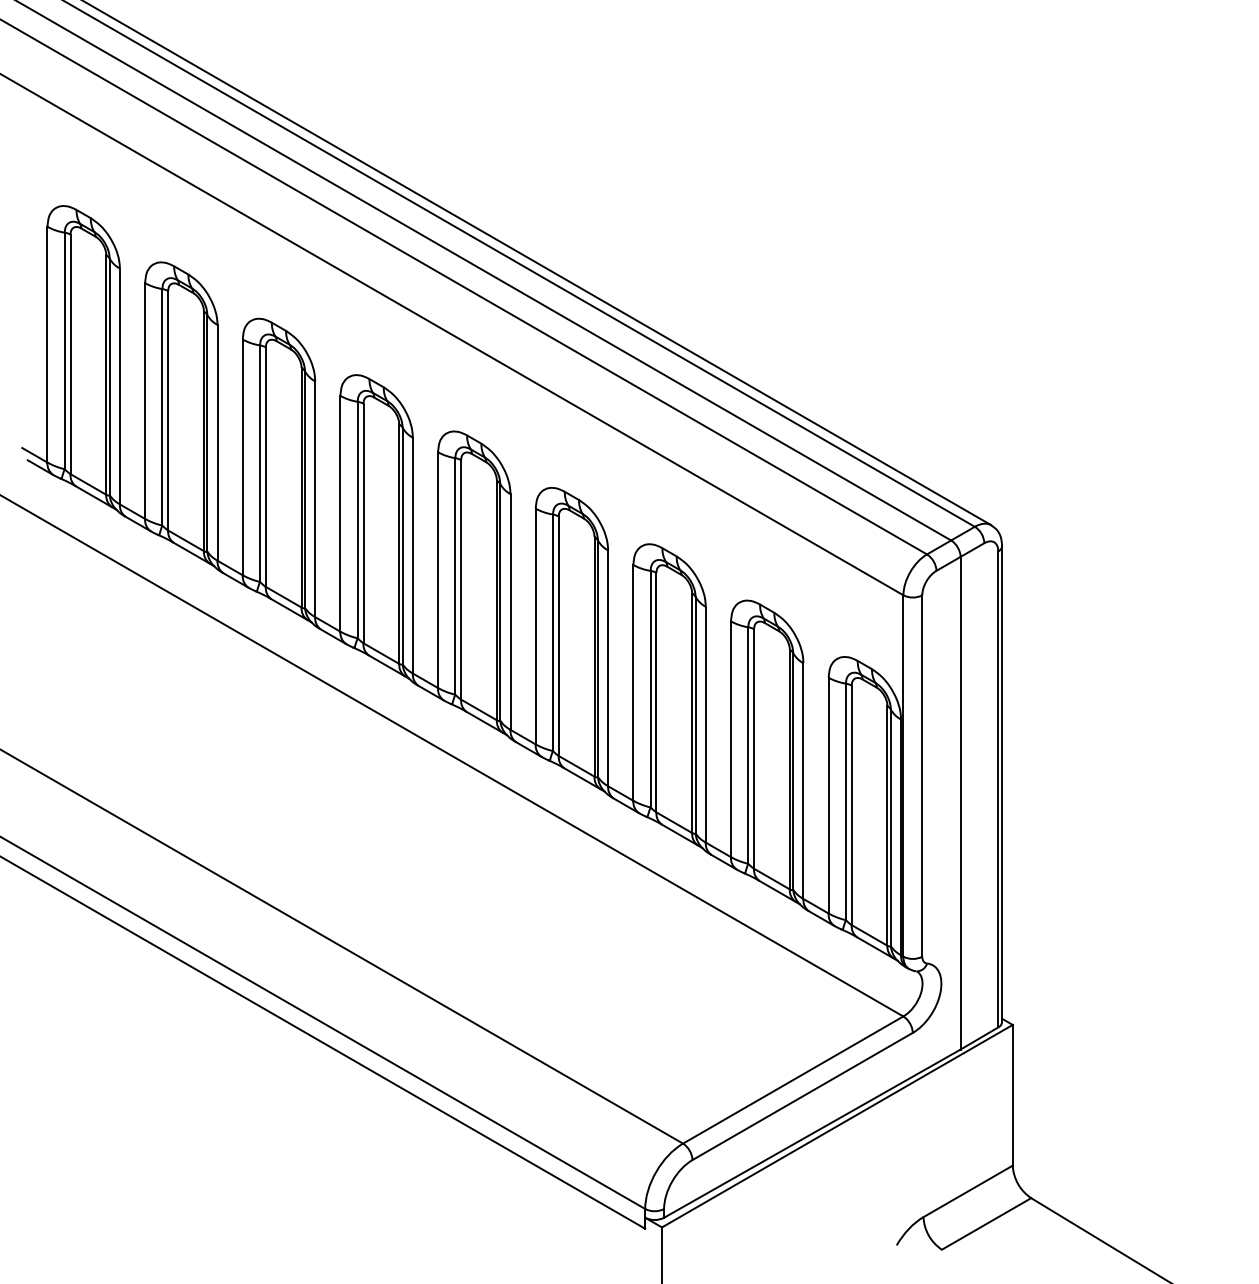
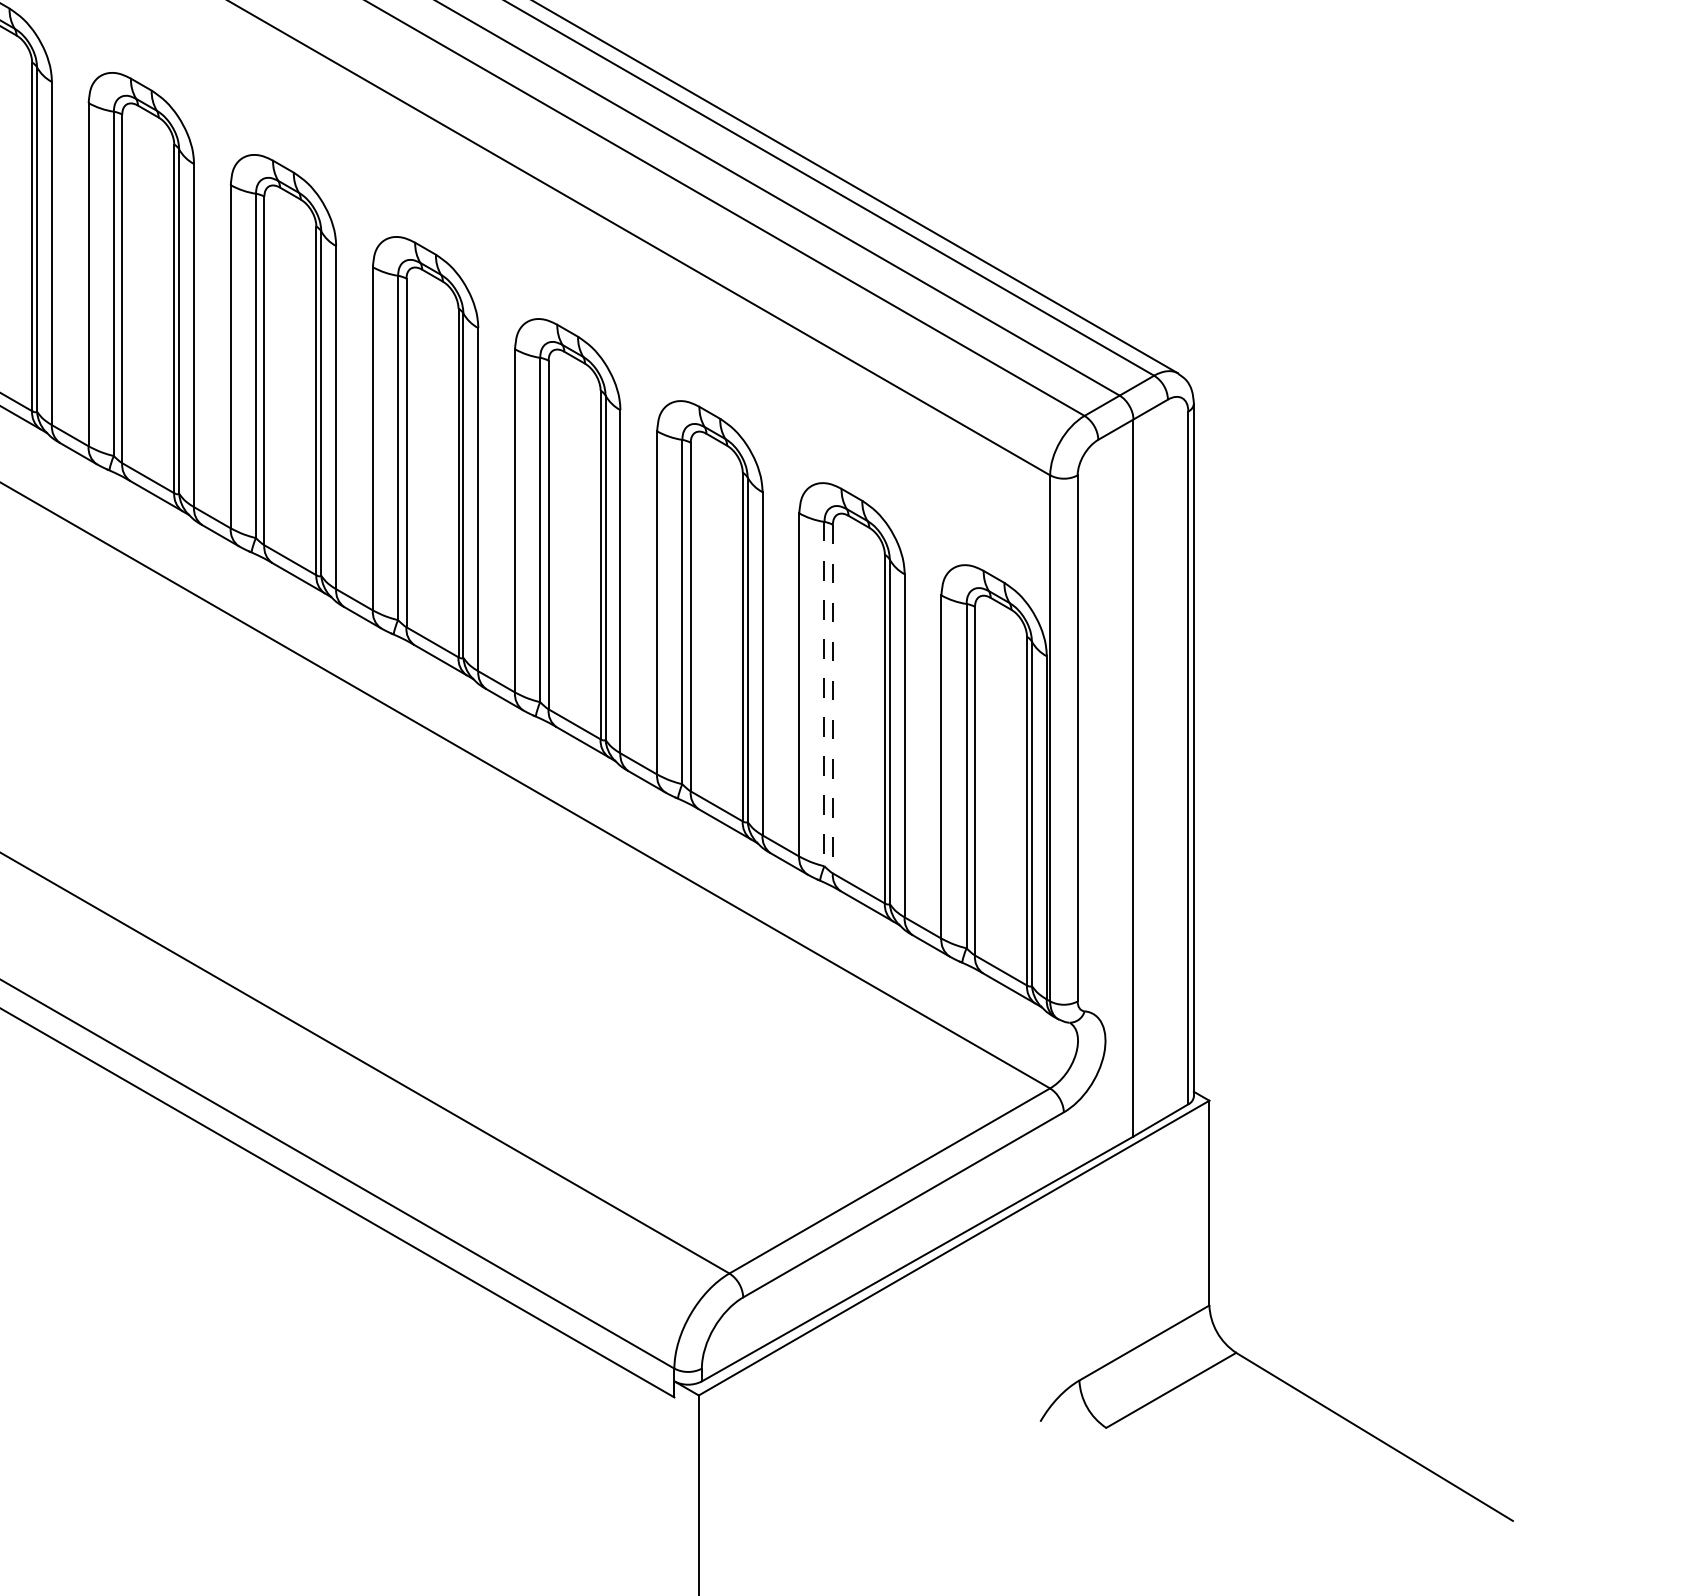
line: (748, 746) -> (824, 695), solid -> dashed
line: (754, 749) -> (833, 699), solid -> dashed

